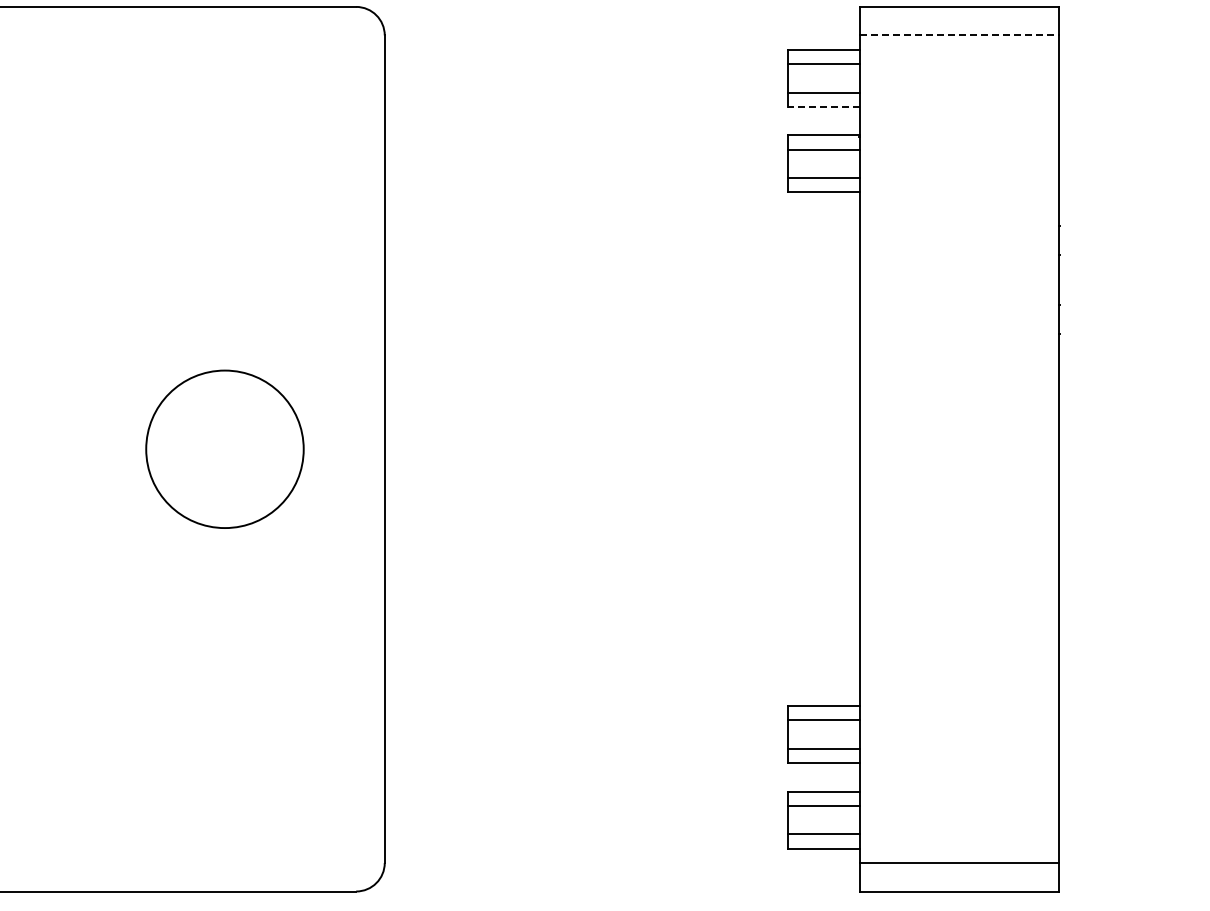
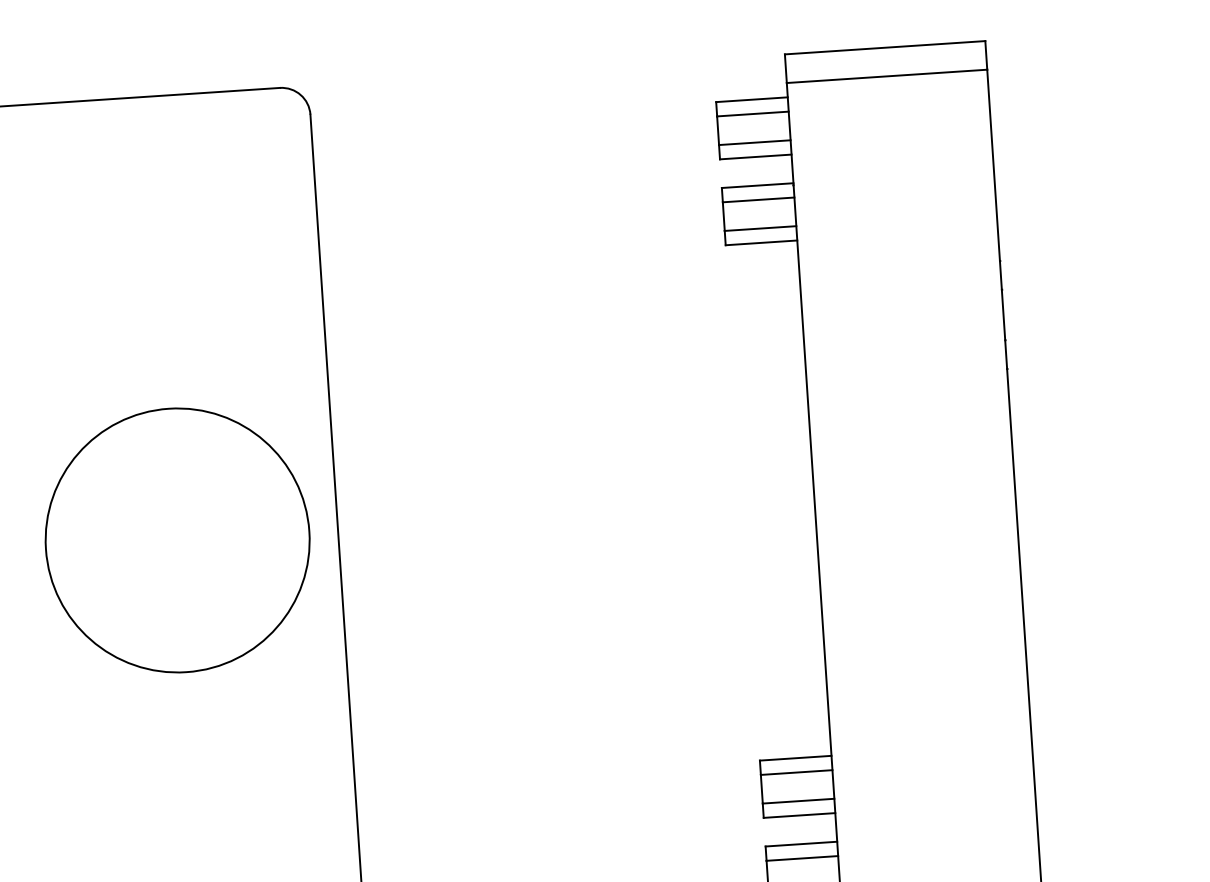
line: (959, 35) -> (887, 76), dashed -> solid
line: (823, 106) -> (755, 156), dashed -> solid
circle: (224, 449) -> (177, 540), size x1.67

